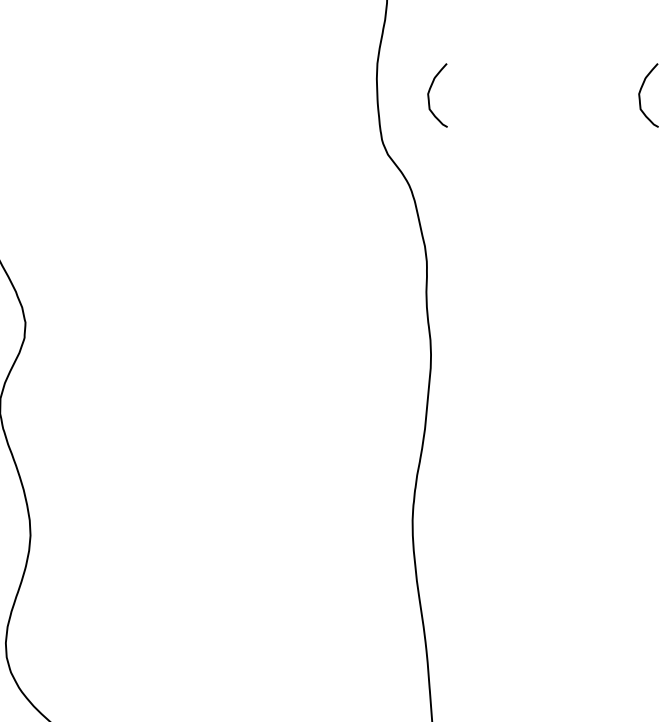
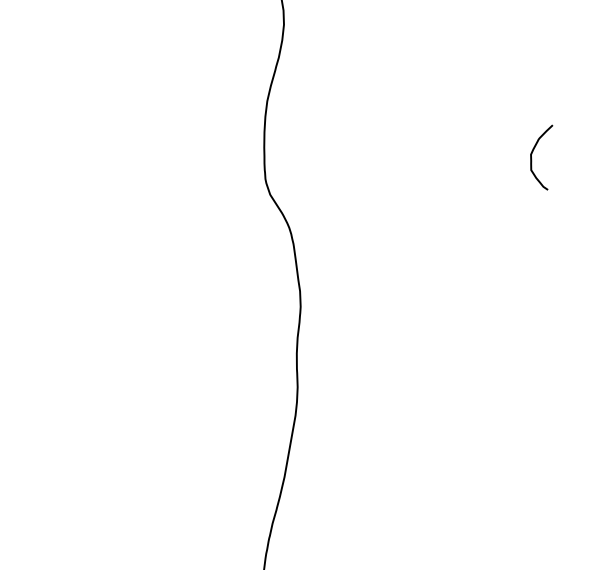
curve: (429, 95) -> (317, 138), removed

